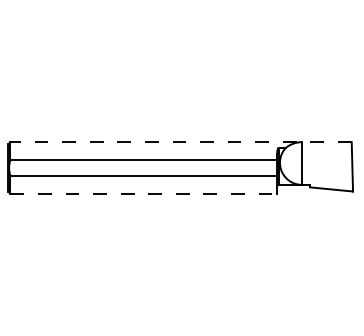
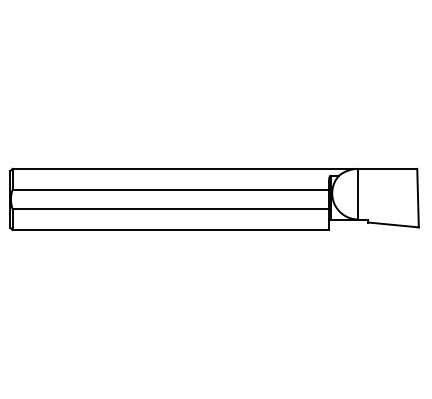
line: (180, 141) -> (214, 168), dashed -> solid
line: (144, 194) -> (171, 230), dashed -> solid

